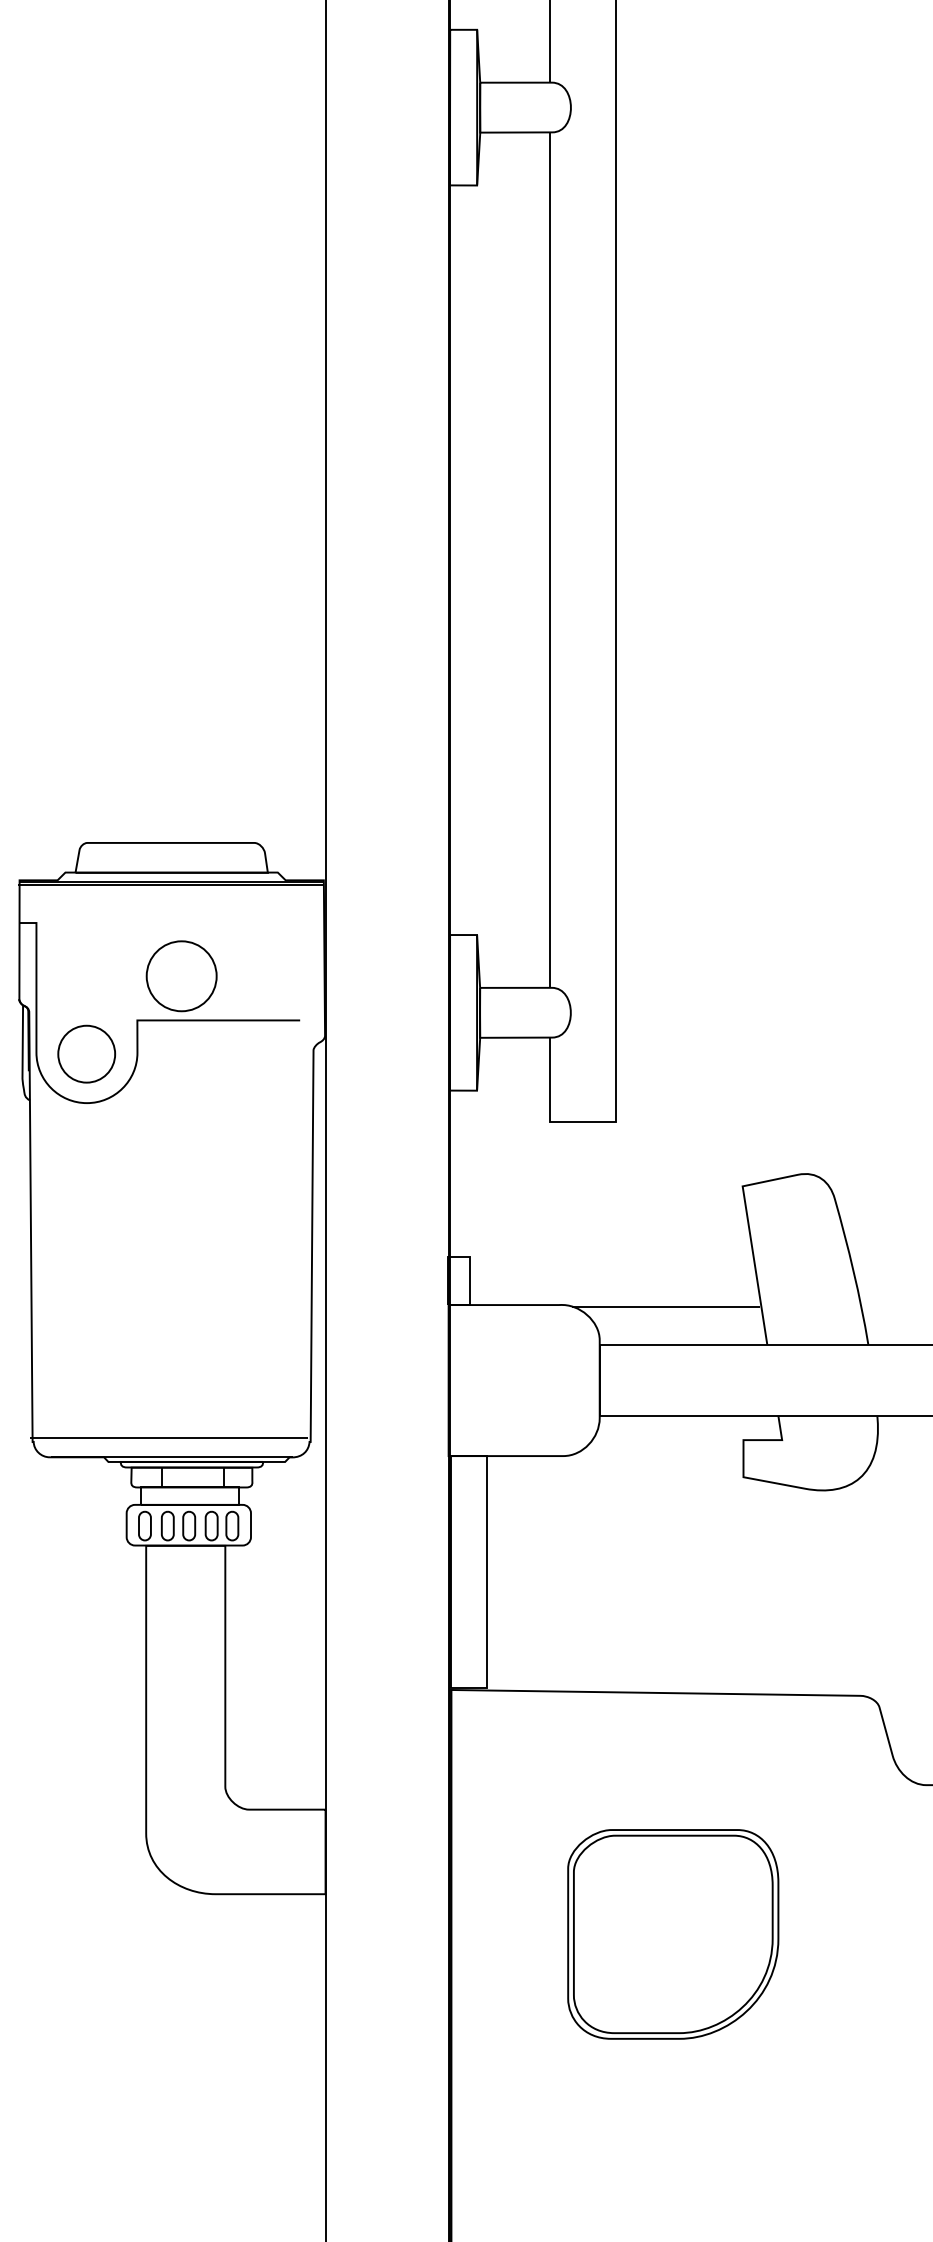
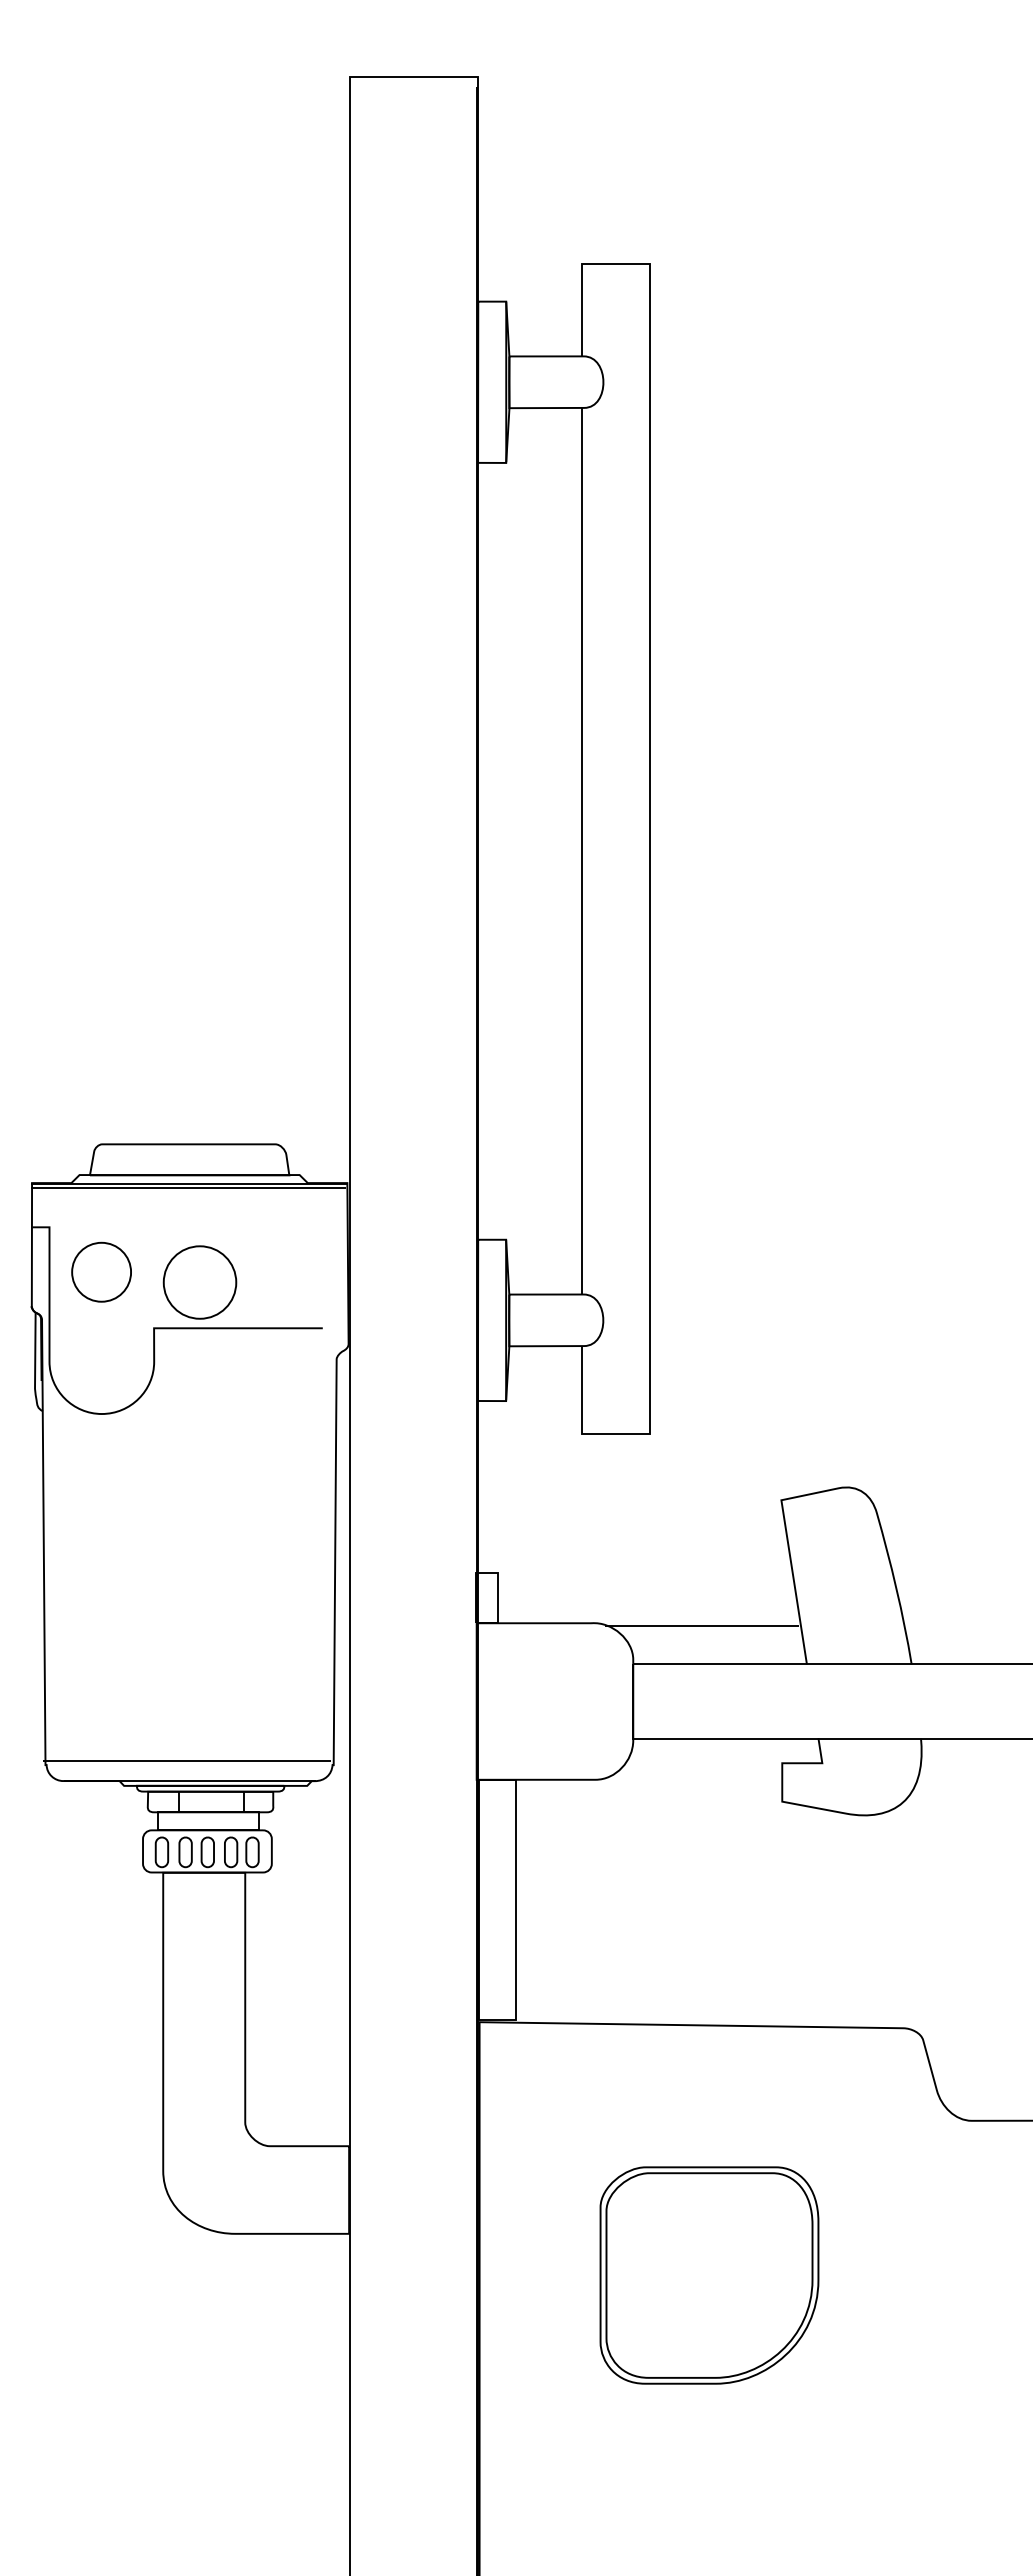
part: (86, 1053) -> (101, 1271), moved

